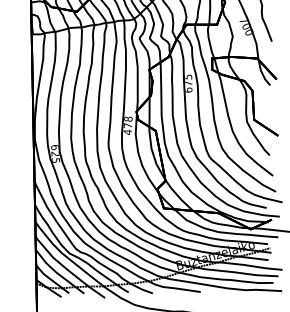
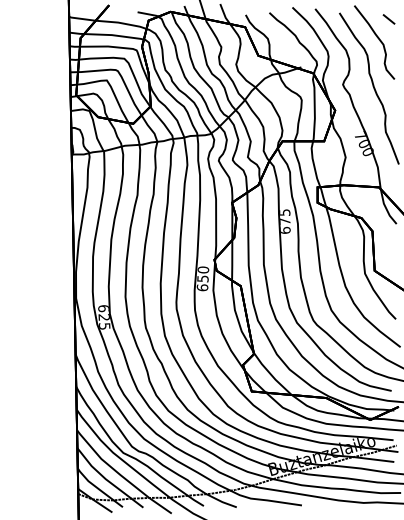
text: (127, 125) -> (202, 278), 478 -> 650

